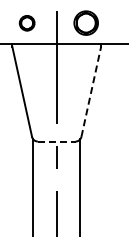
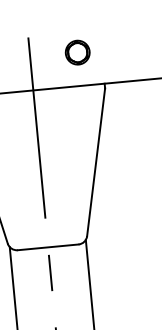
circle: (86, 23) -> (78, 52), size x0.62
line: (91, 91) -> (96, 161), dashed -> solid
line: (56, 141) -> (47, 247), dashed -> solid

